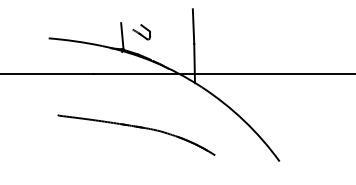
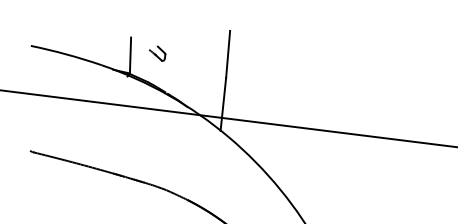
part: (141, 32) -> (156, 53), size x0.7

